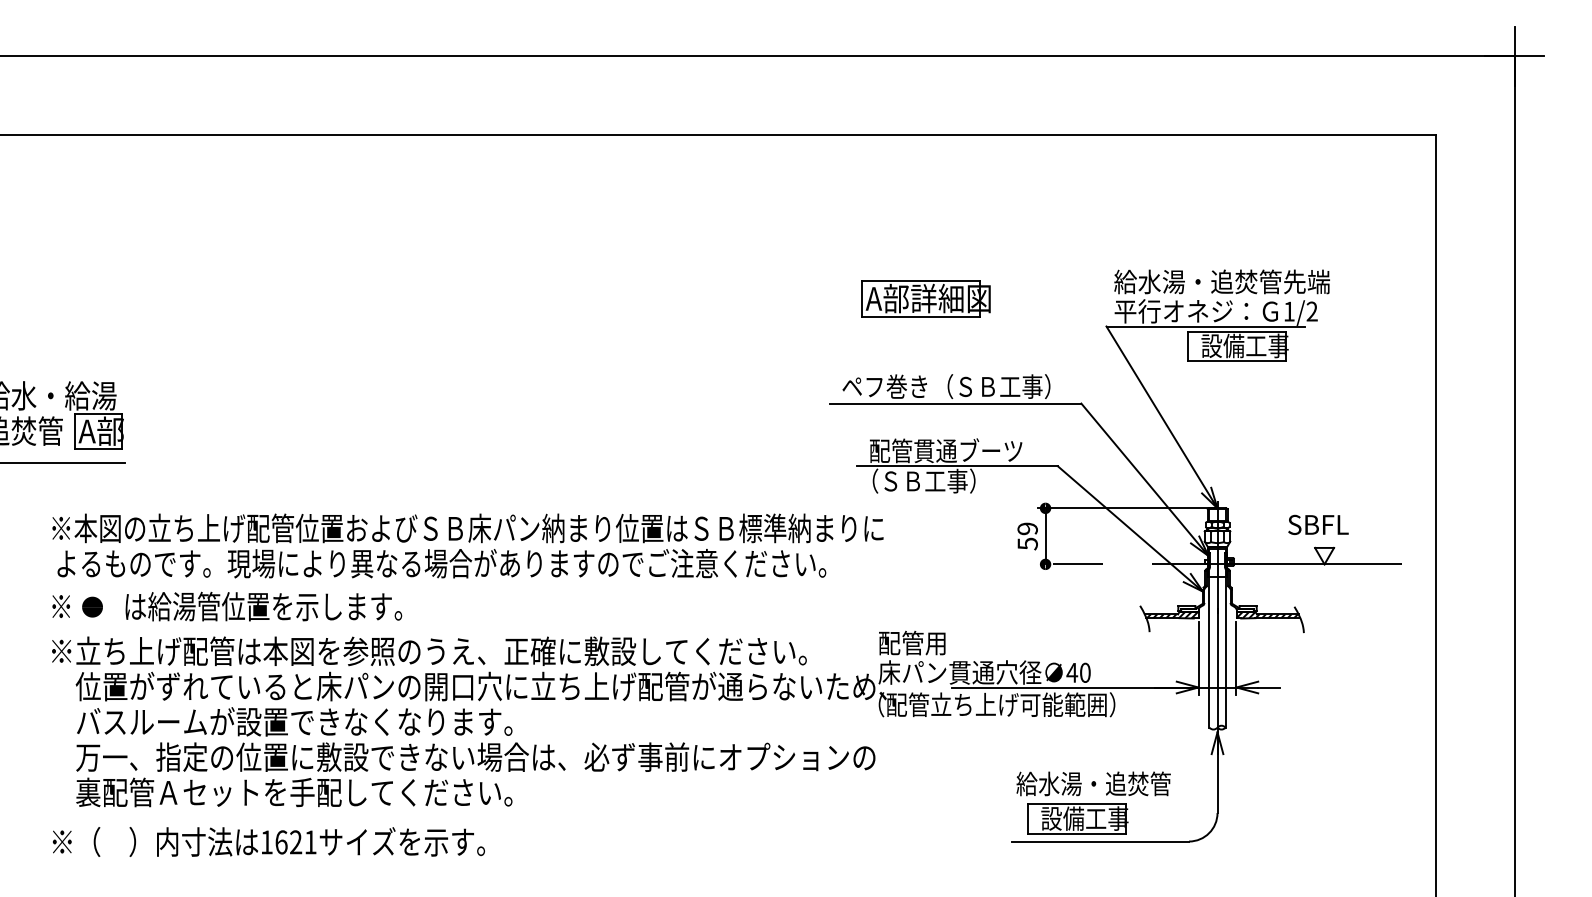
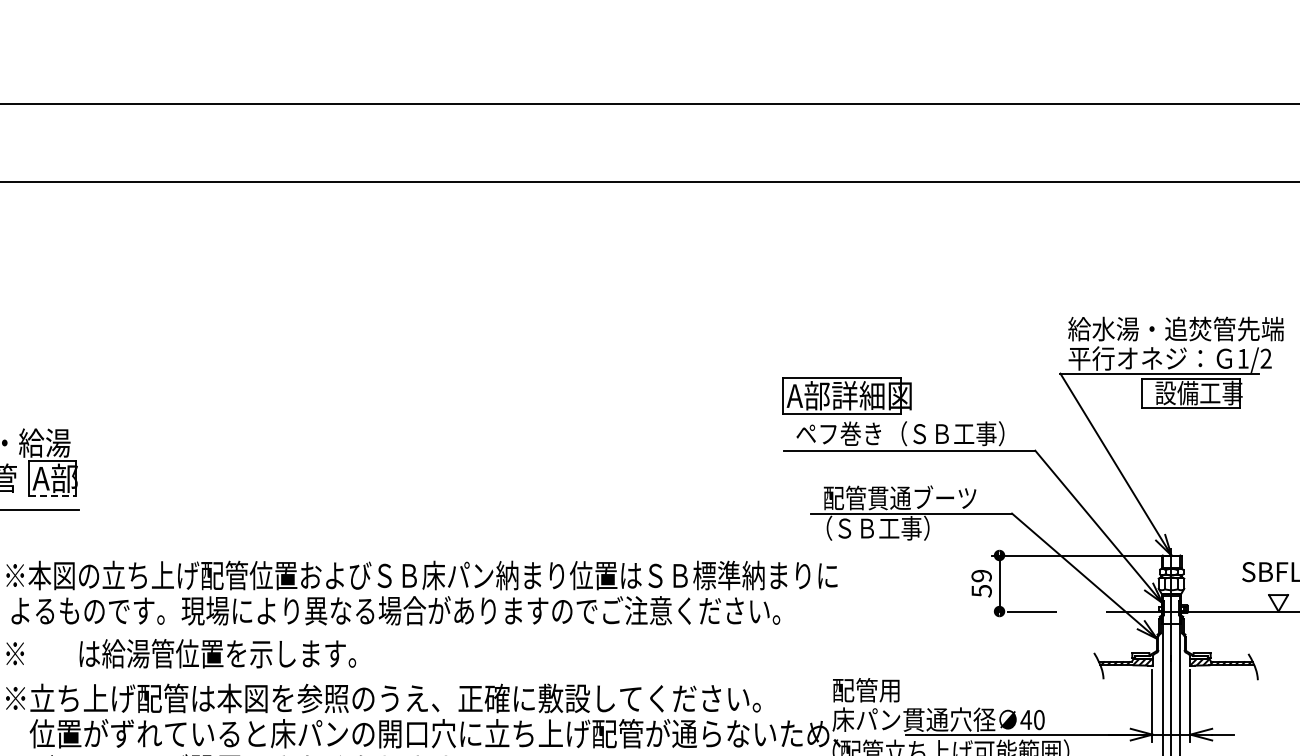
part: (925, 298) -> (846, 395), moved
line: (98, 449) -> (52, 496), solid -> dashed
part: (92, 606) -> (46, 653), removed

